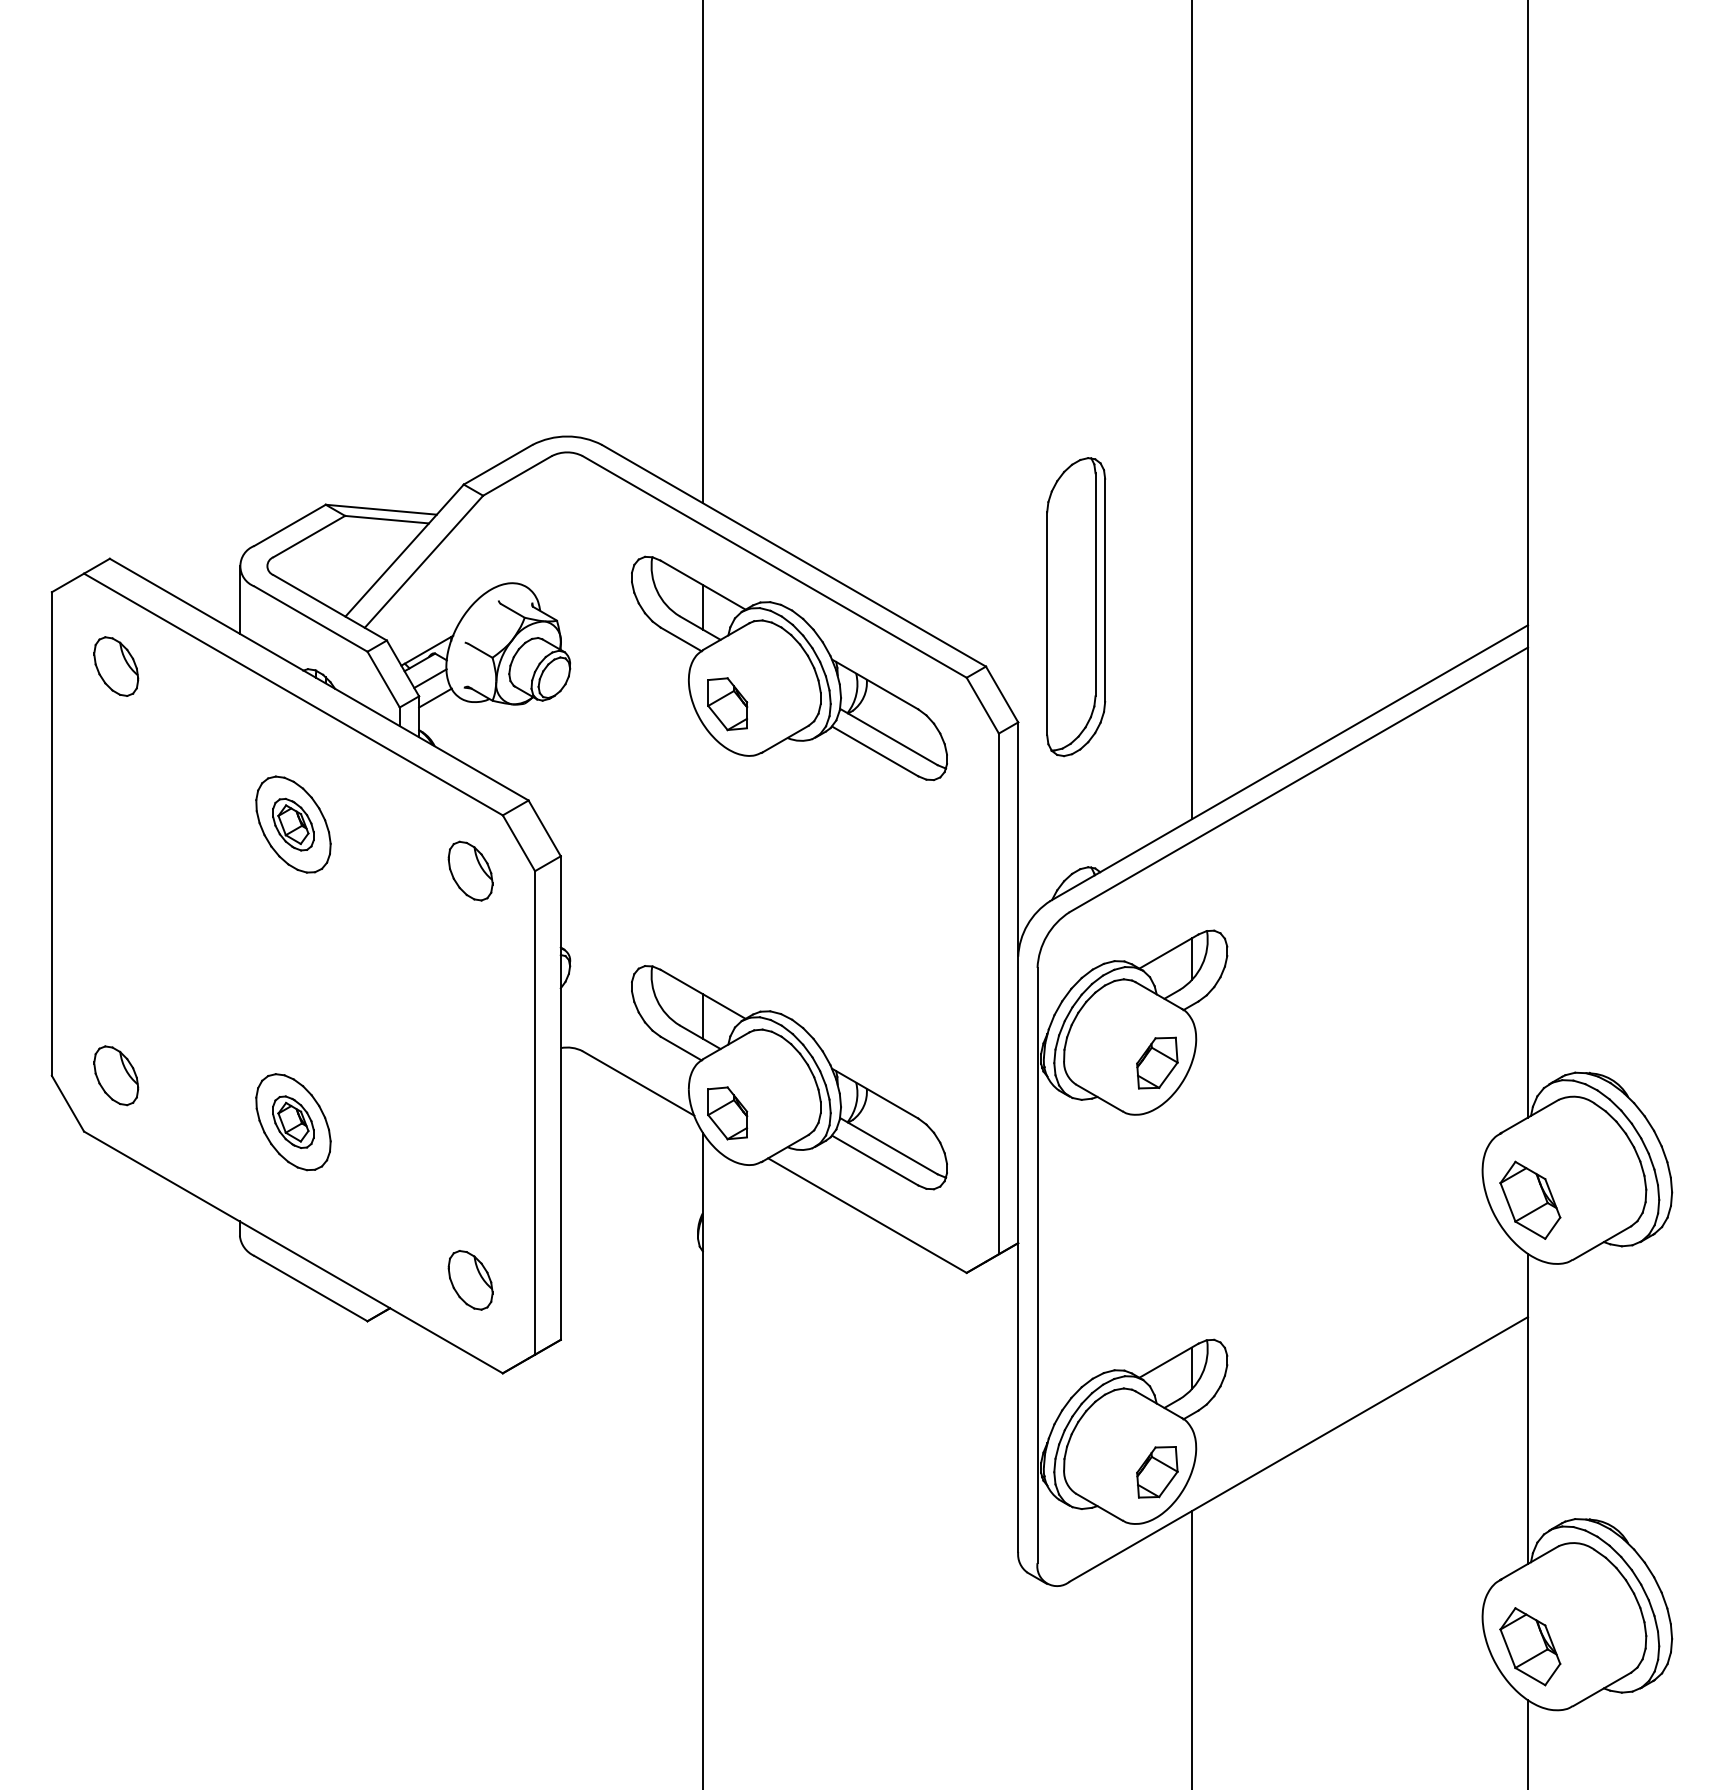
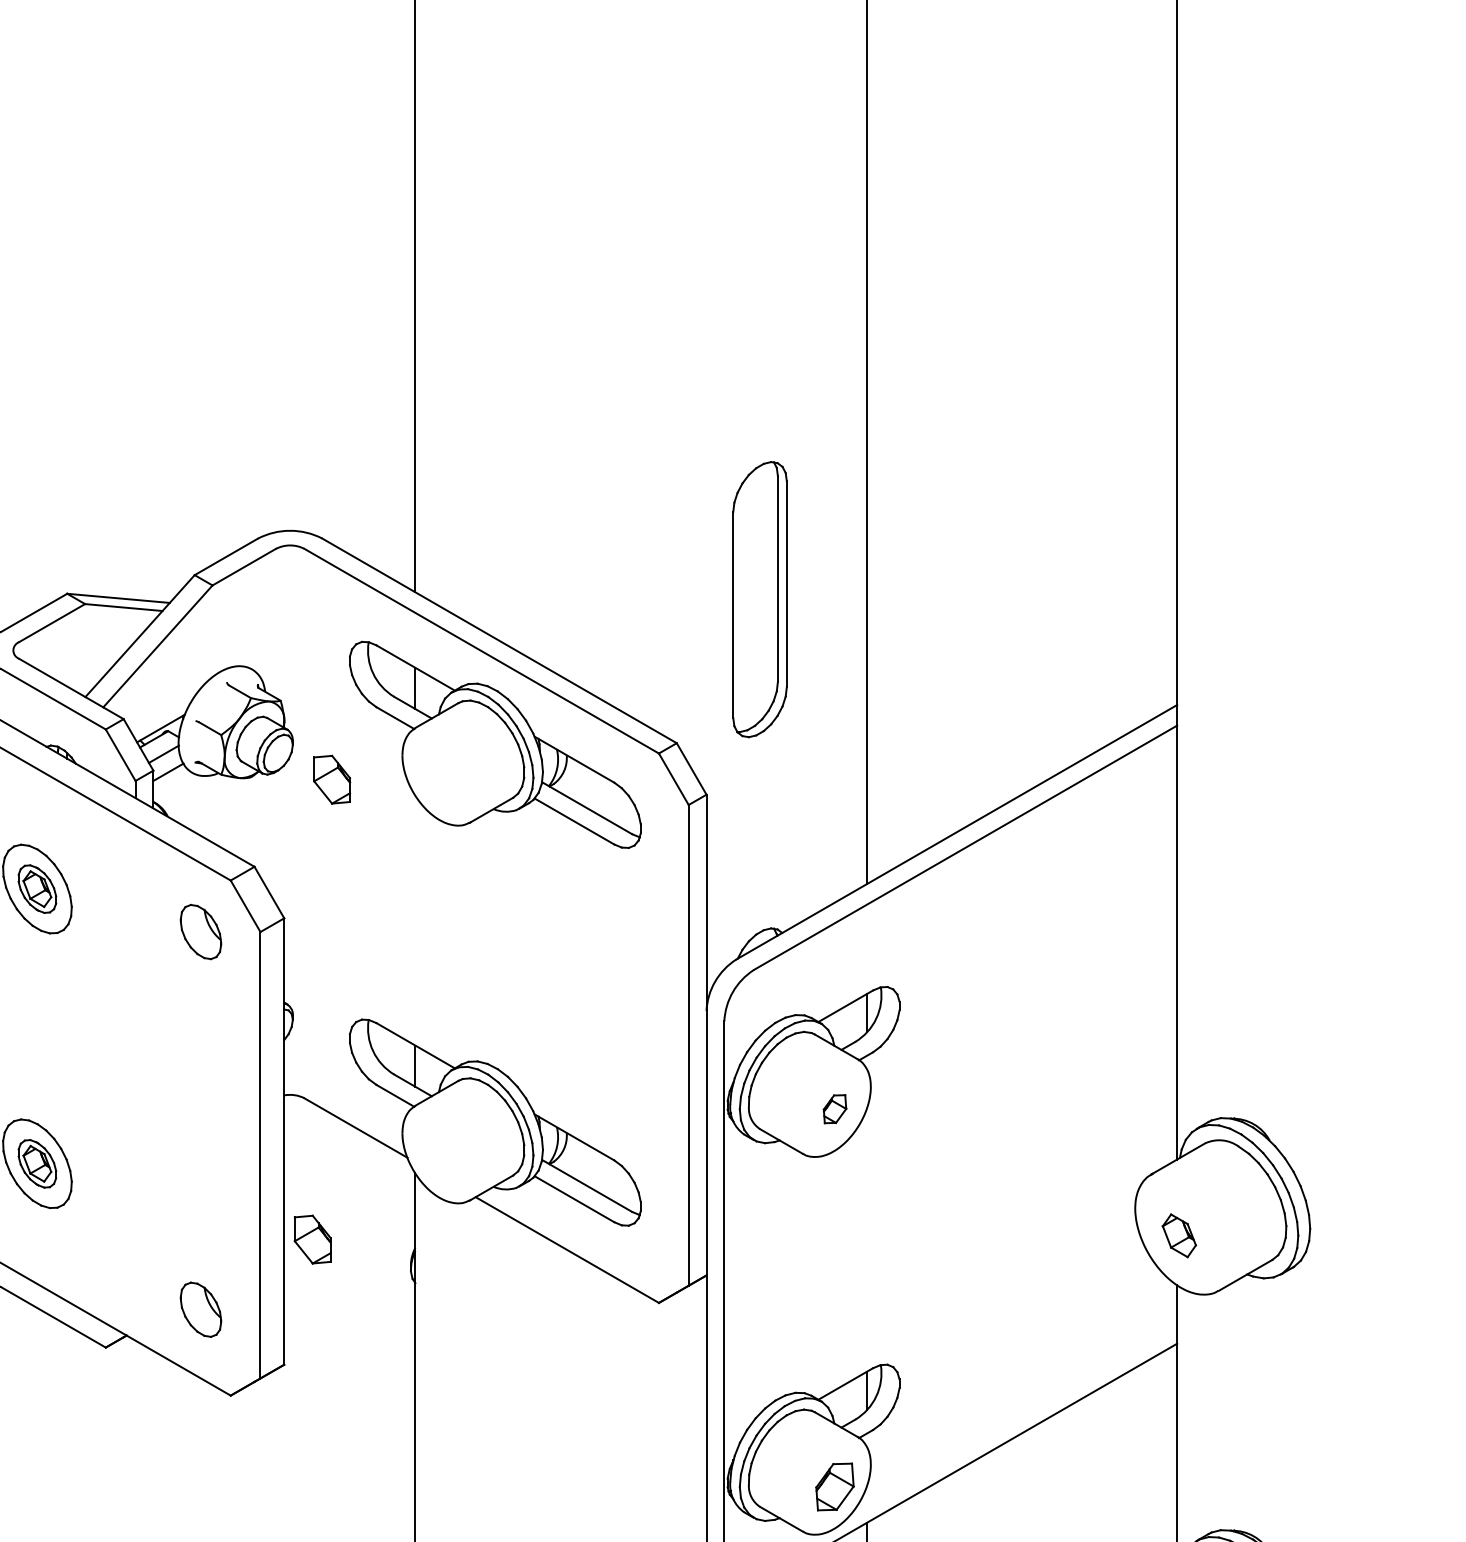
part: (1076, 607) -> (760, 600), moved
part: (727, 704) -> (331, 780), moved
part: (1157, 1062) -> (835, 1108), size x0.6
part: (727, 1113) -> (312, 1239), moved
part: (1530, 1199) -> (1179, 1235), size x0.6

